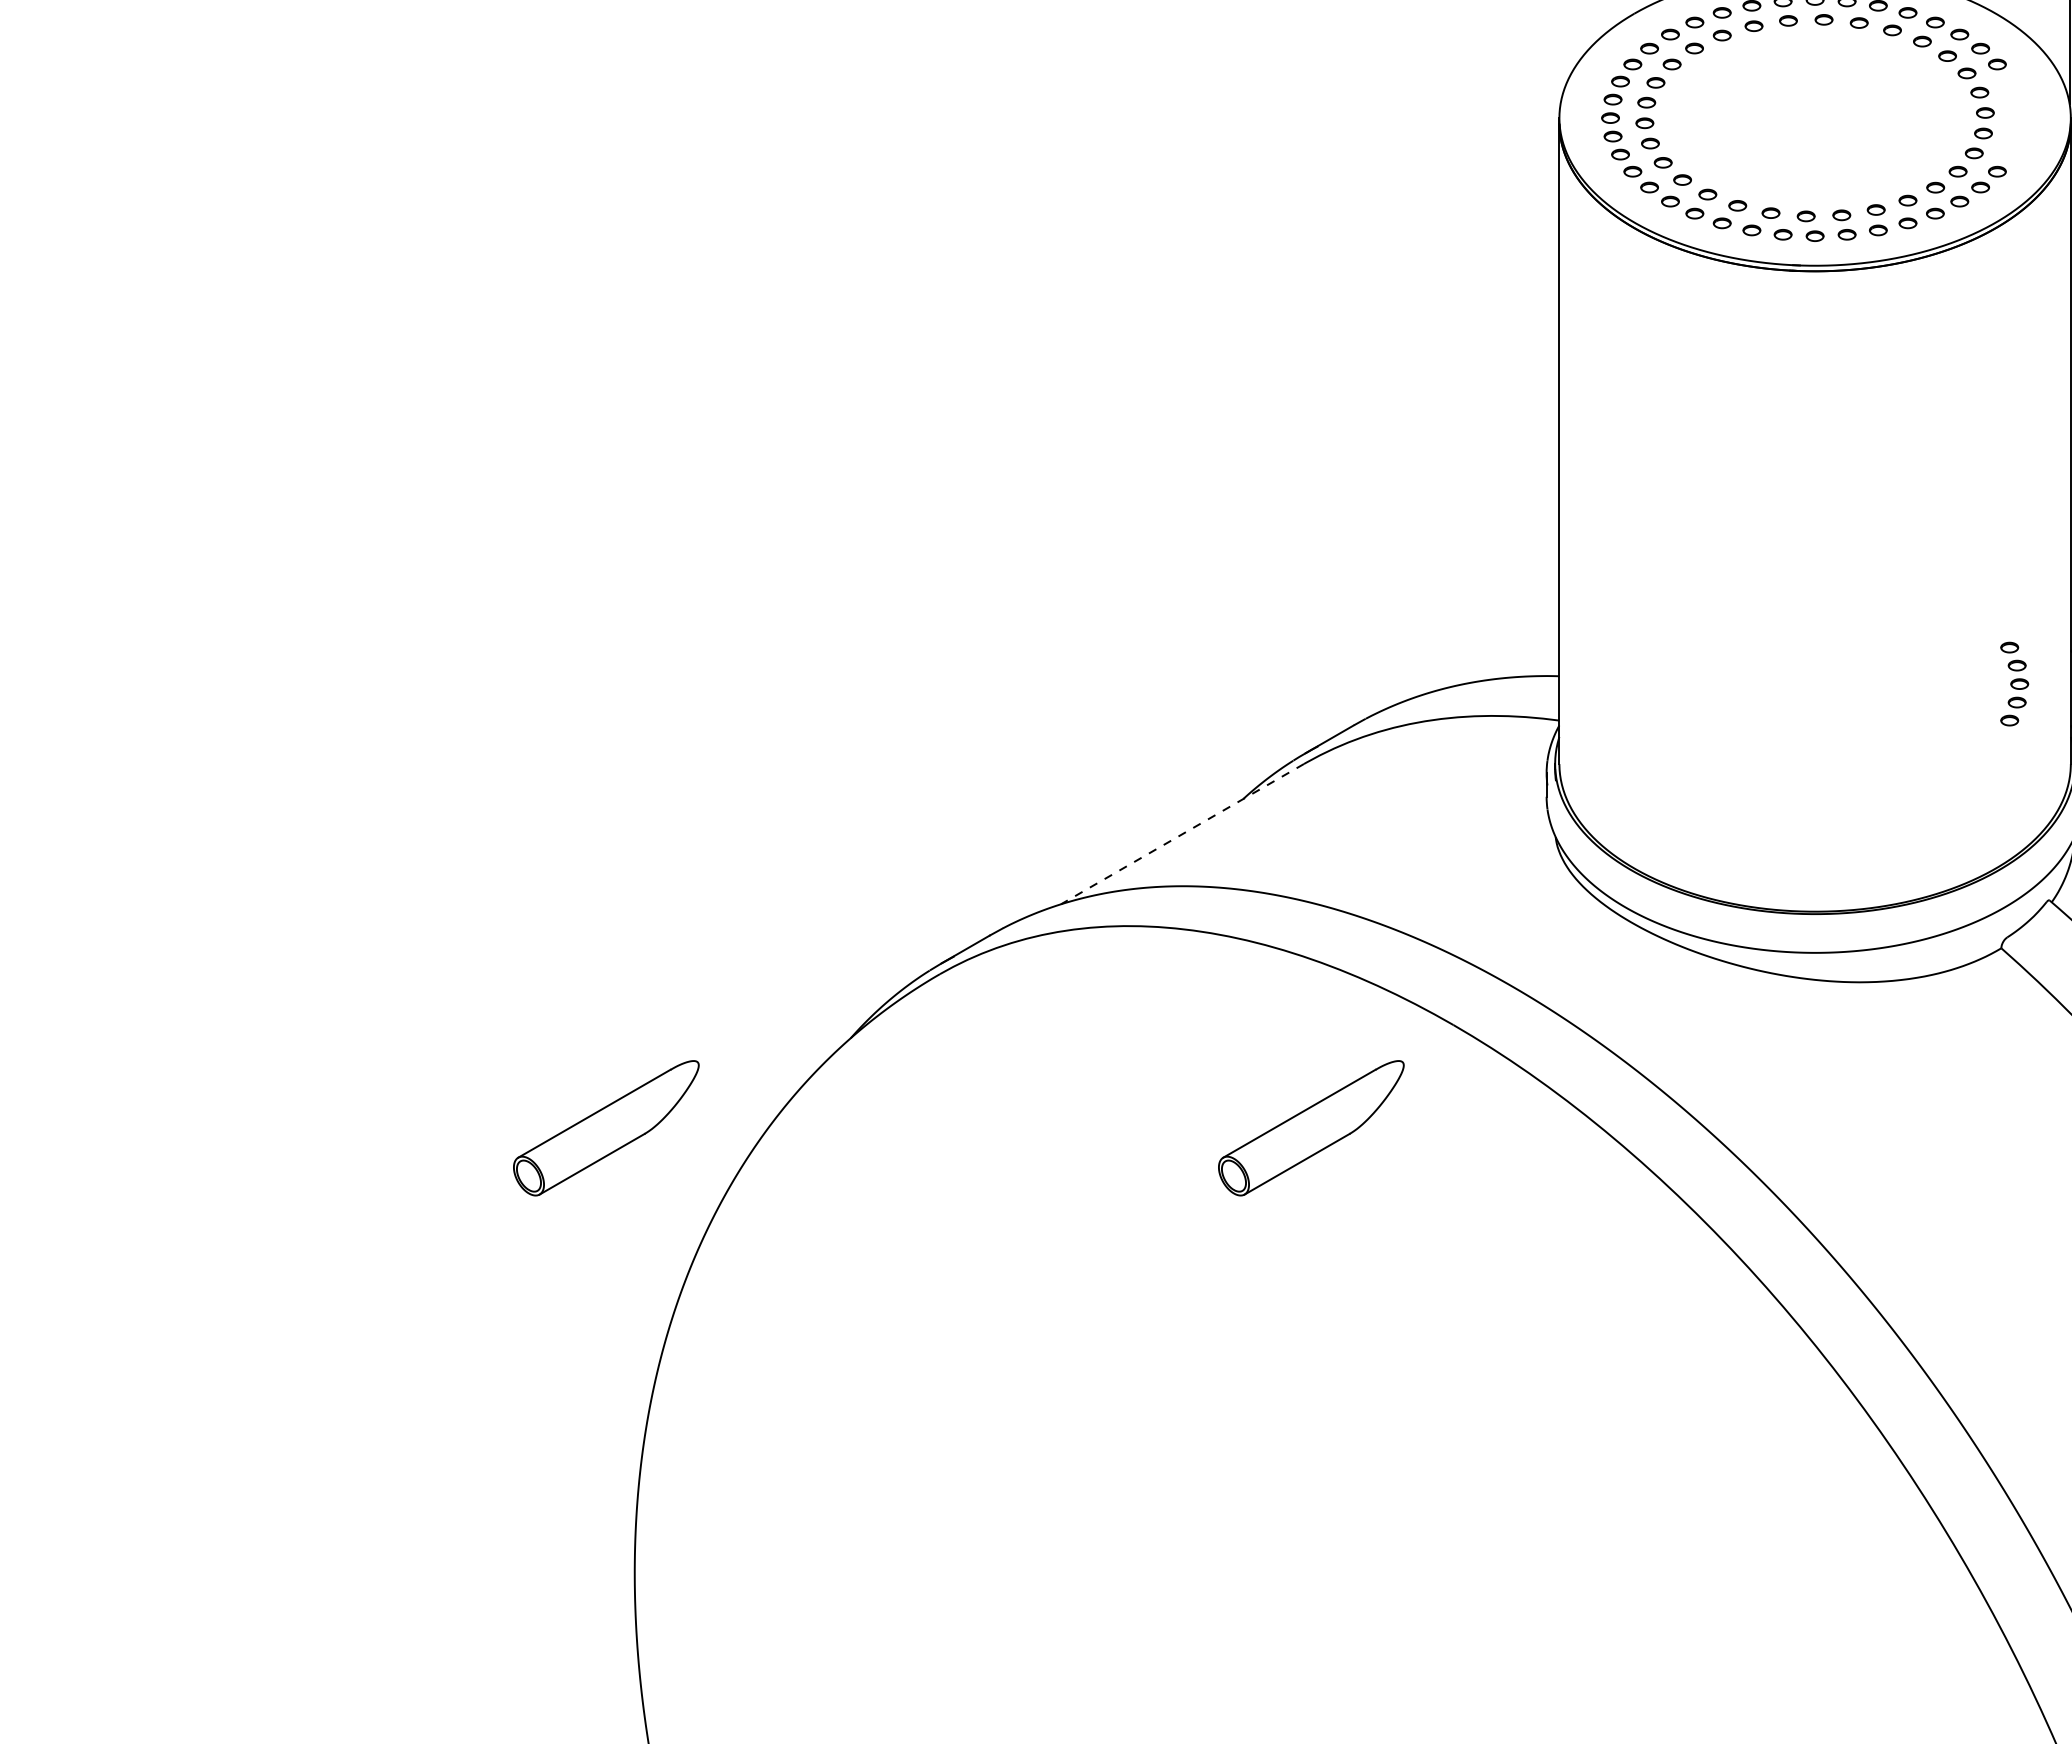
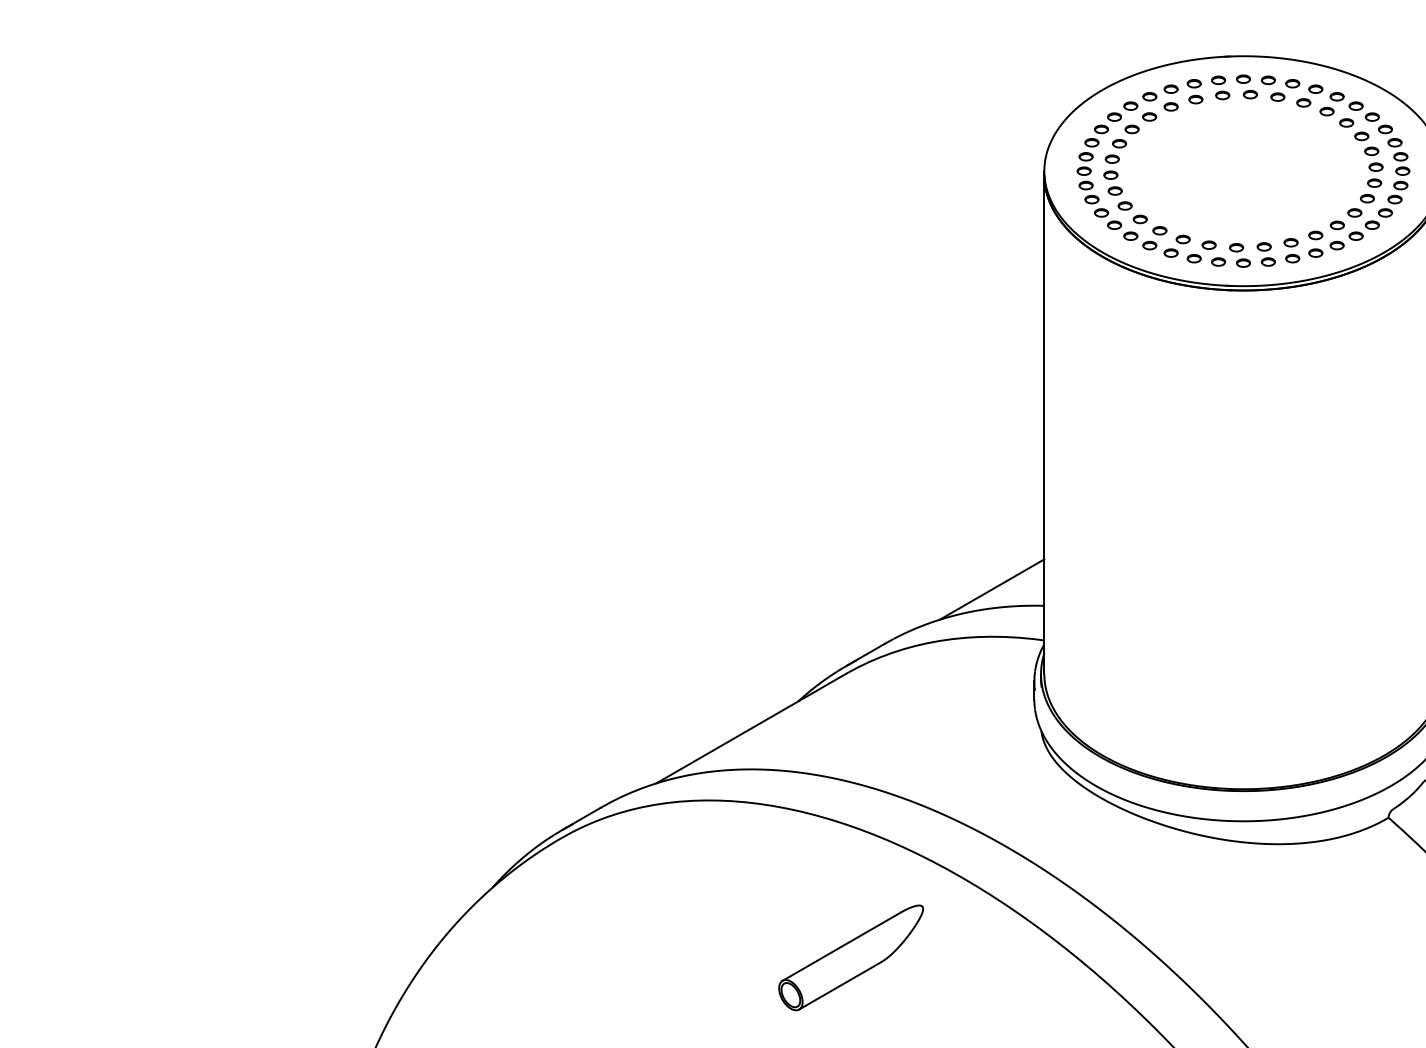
line: (1491, 655) -> (991, 589), added
part: (2014, 683) -> (1398, 170), moved
line: (1182, 834) -> (750, 729), dashed -> solid
part: (606, 1128) -> (302, 958), removed

